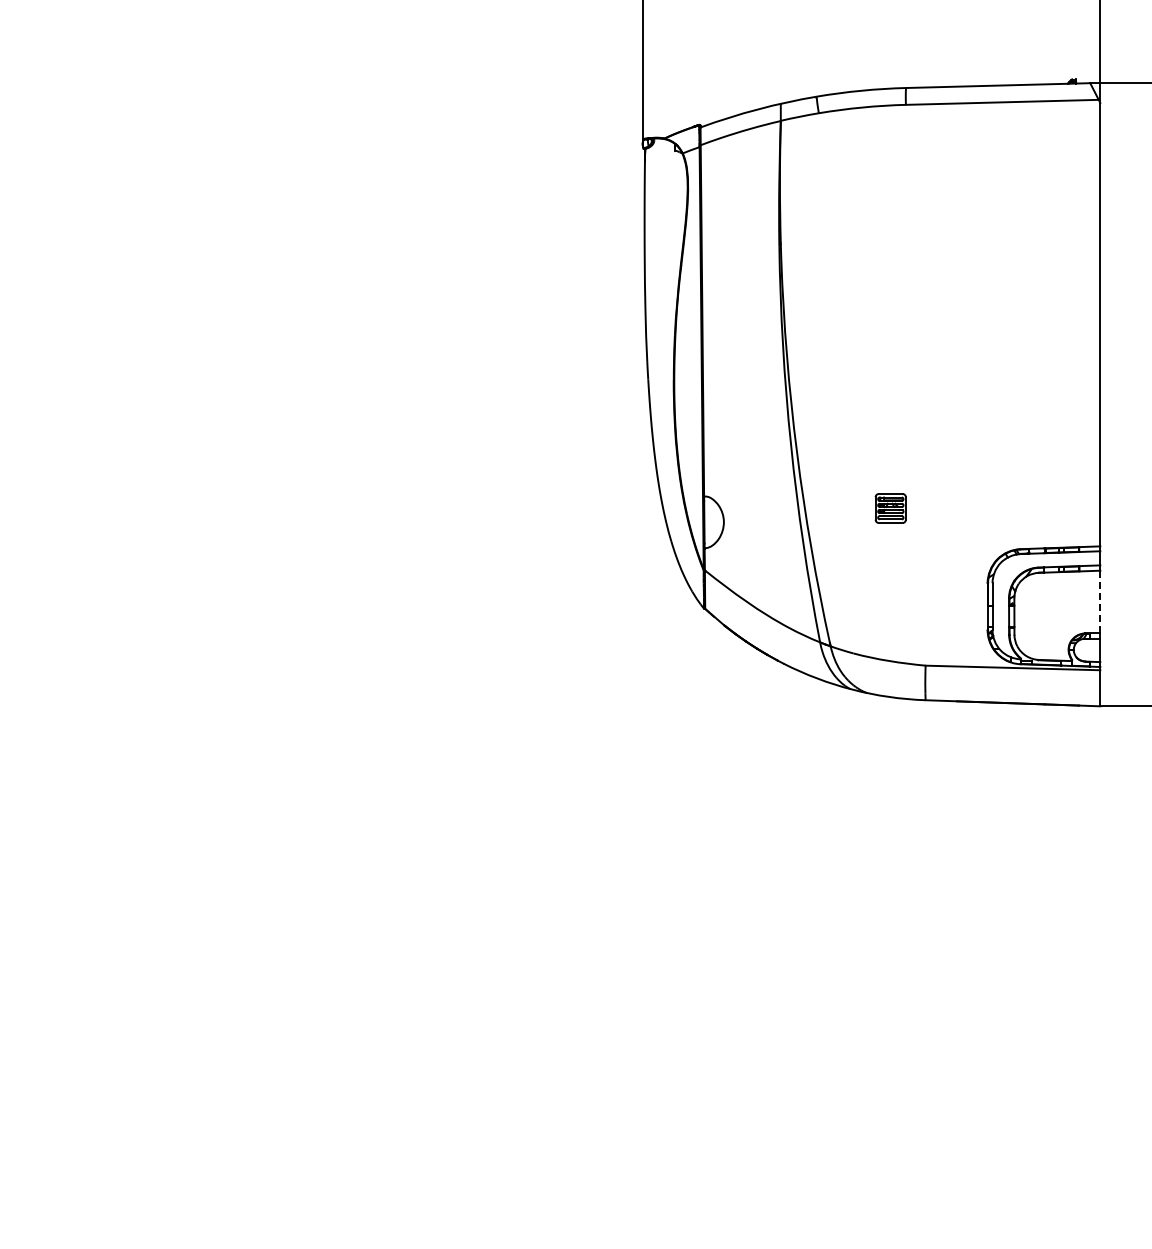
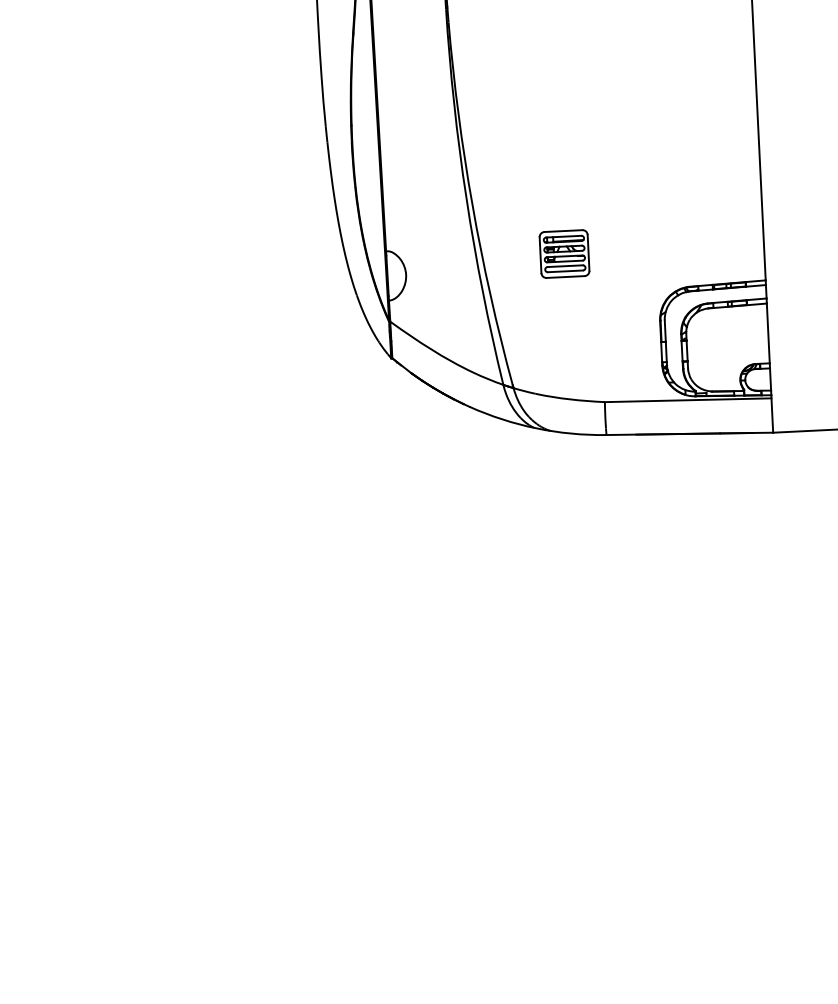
part: (890, 508) -> (564, 254), size x1.67
line: (1100, 601) -> (768, 332), dashed -> solid

